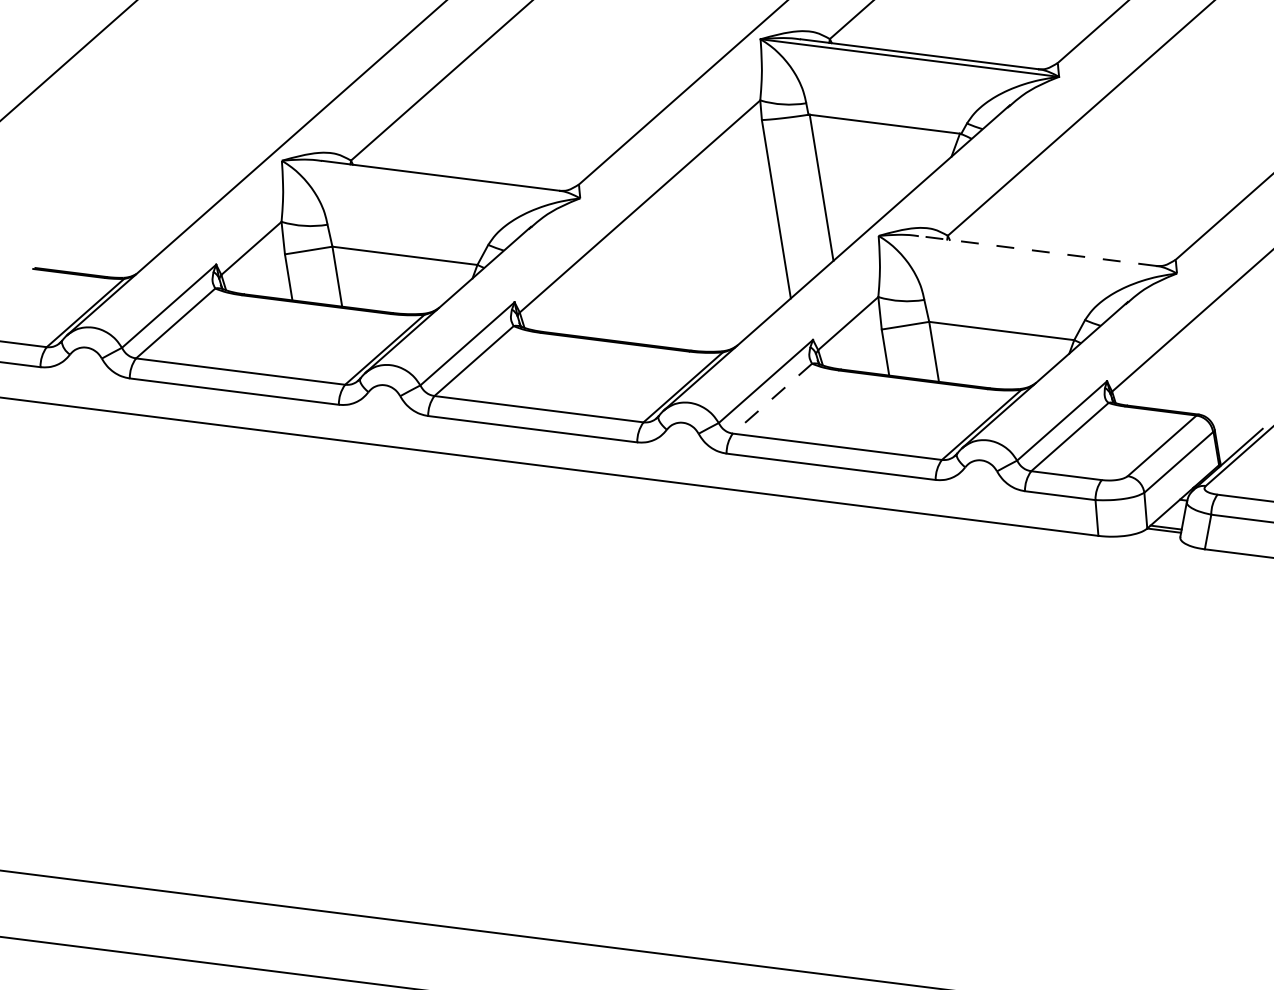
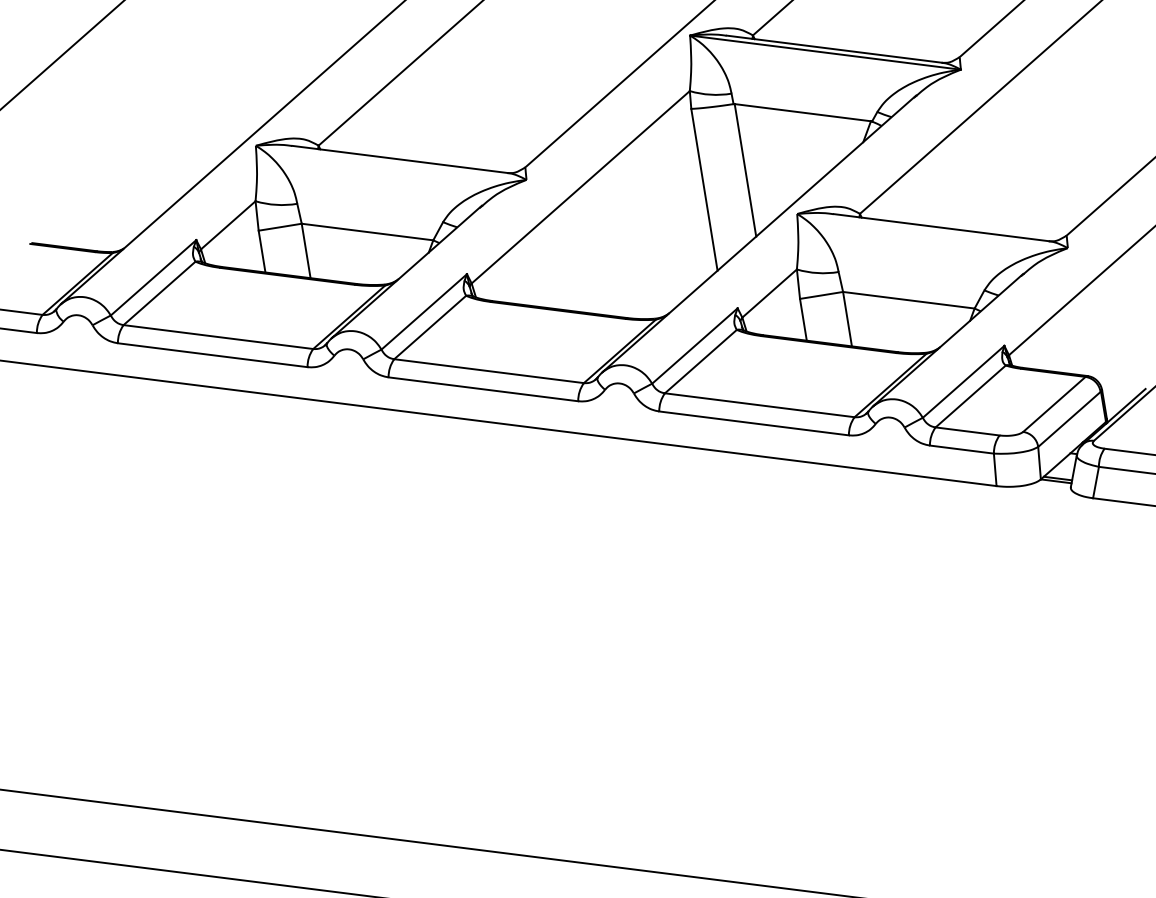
line: (1036, 250) -> (940, 227), dashed -> solid
line: (772, 398) -> (700, 361), dashed -> solid

